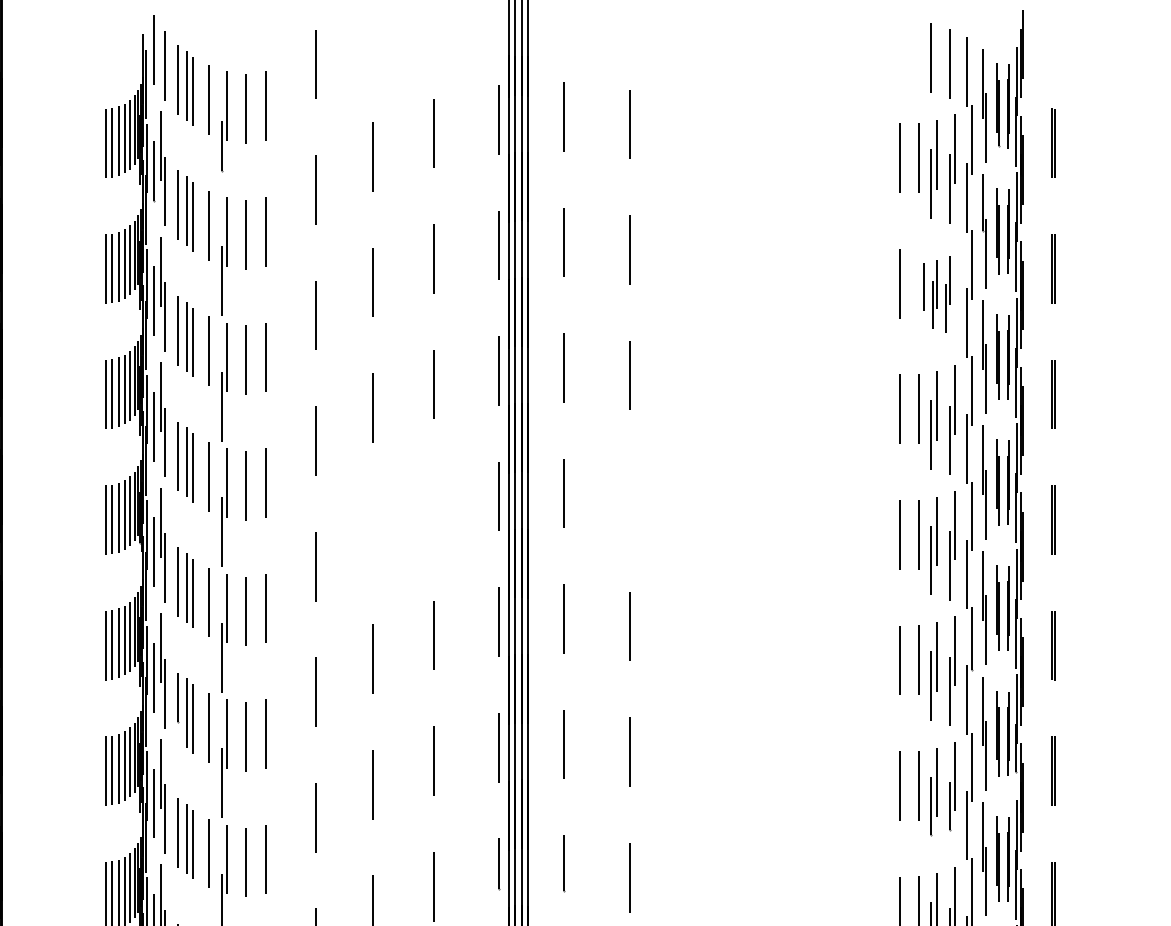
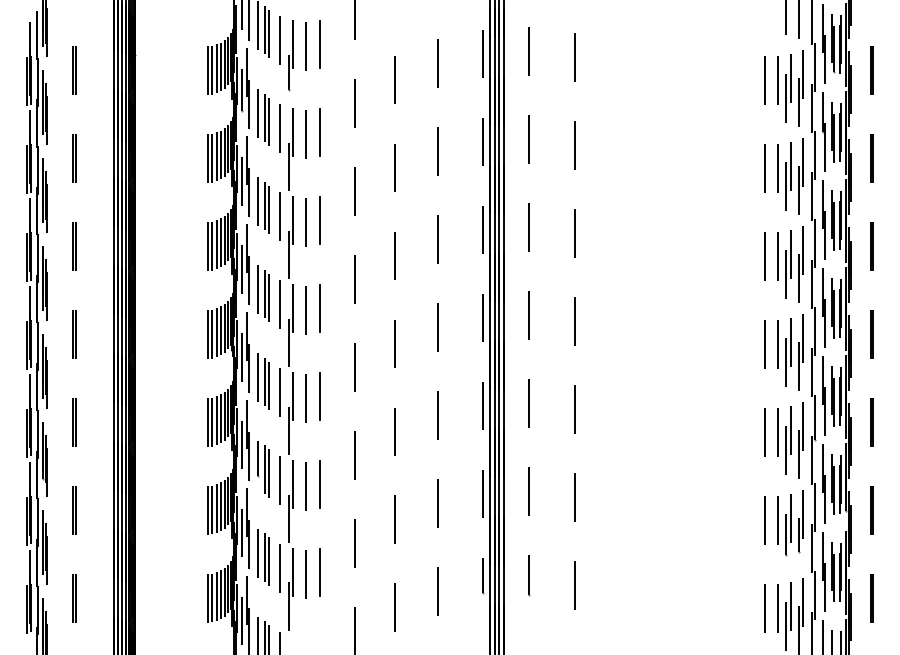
part: (936, 294) -> (790, 176), size x1.43
line: (630, 500) -> (575, 320), added
line: (433, 510) -> (437, 327), added
line: (373, 532) -> (395, 343), added

